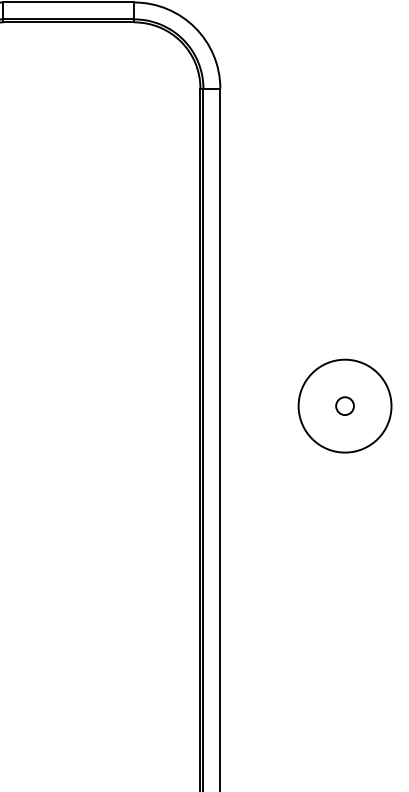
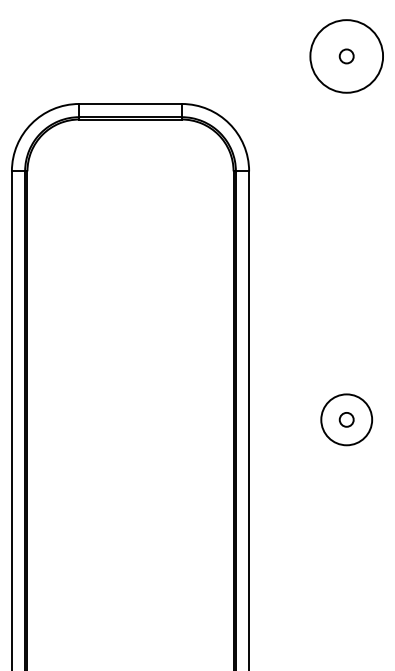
circle: (344, 405) -> (346, 419), size x0.7

